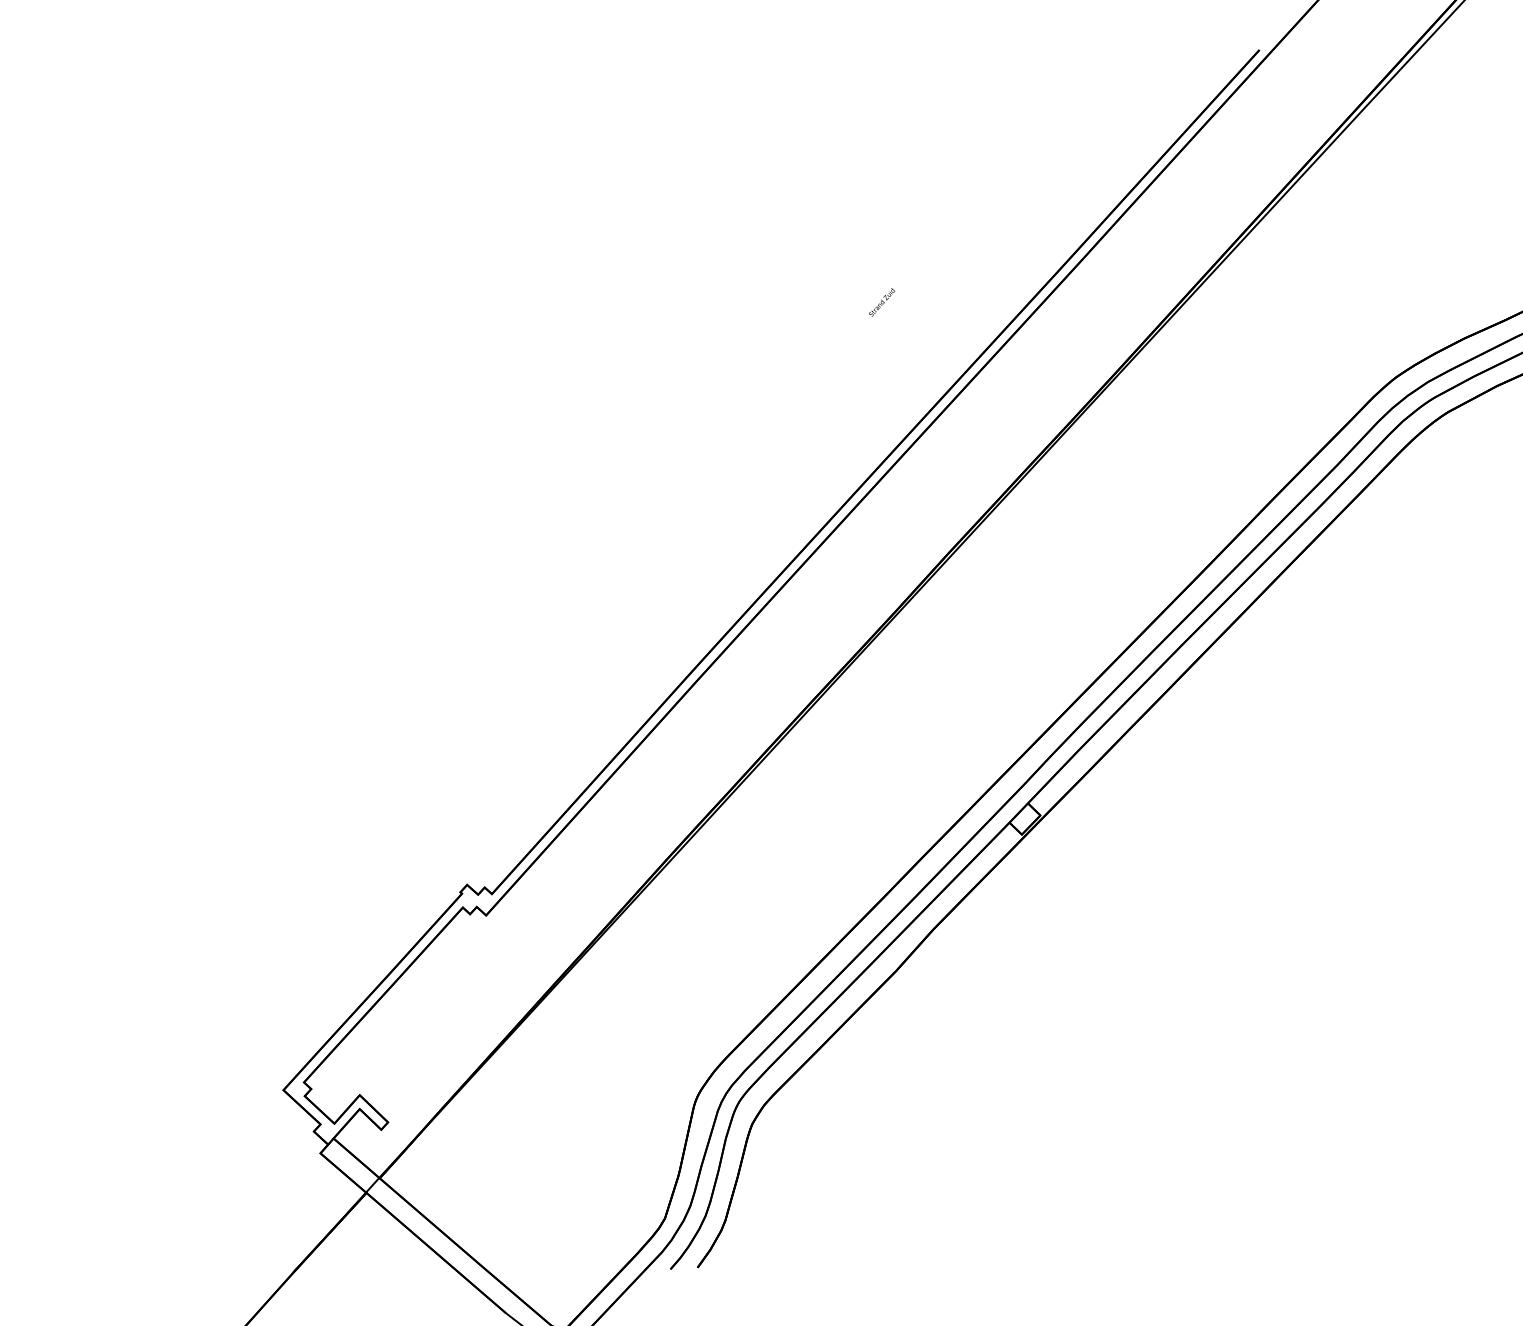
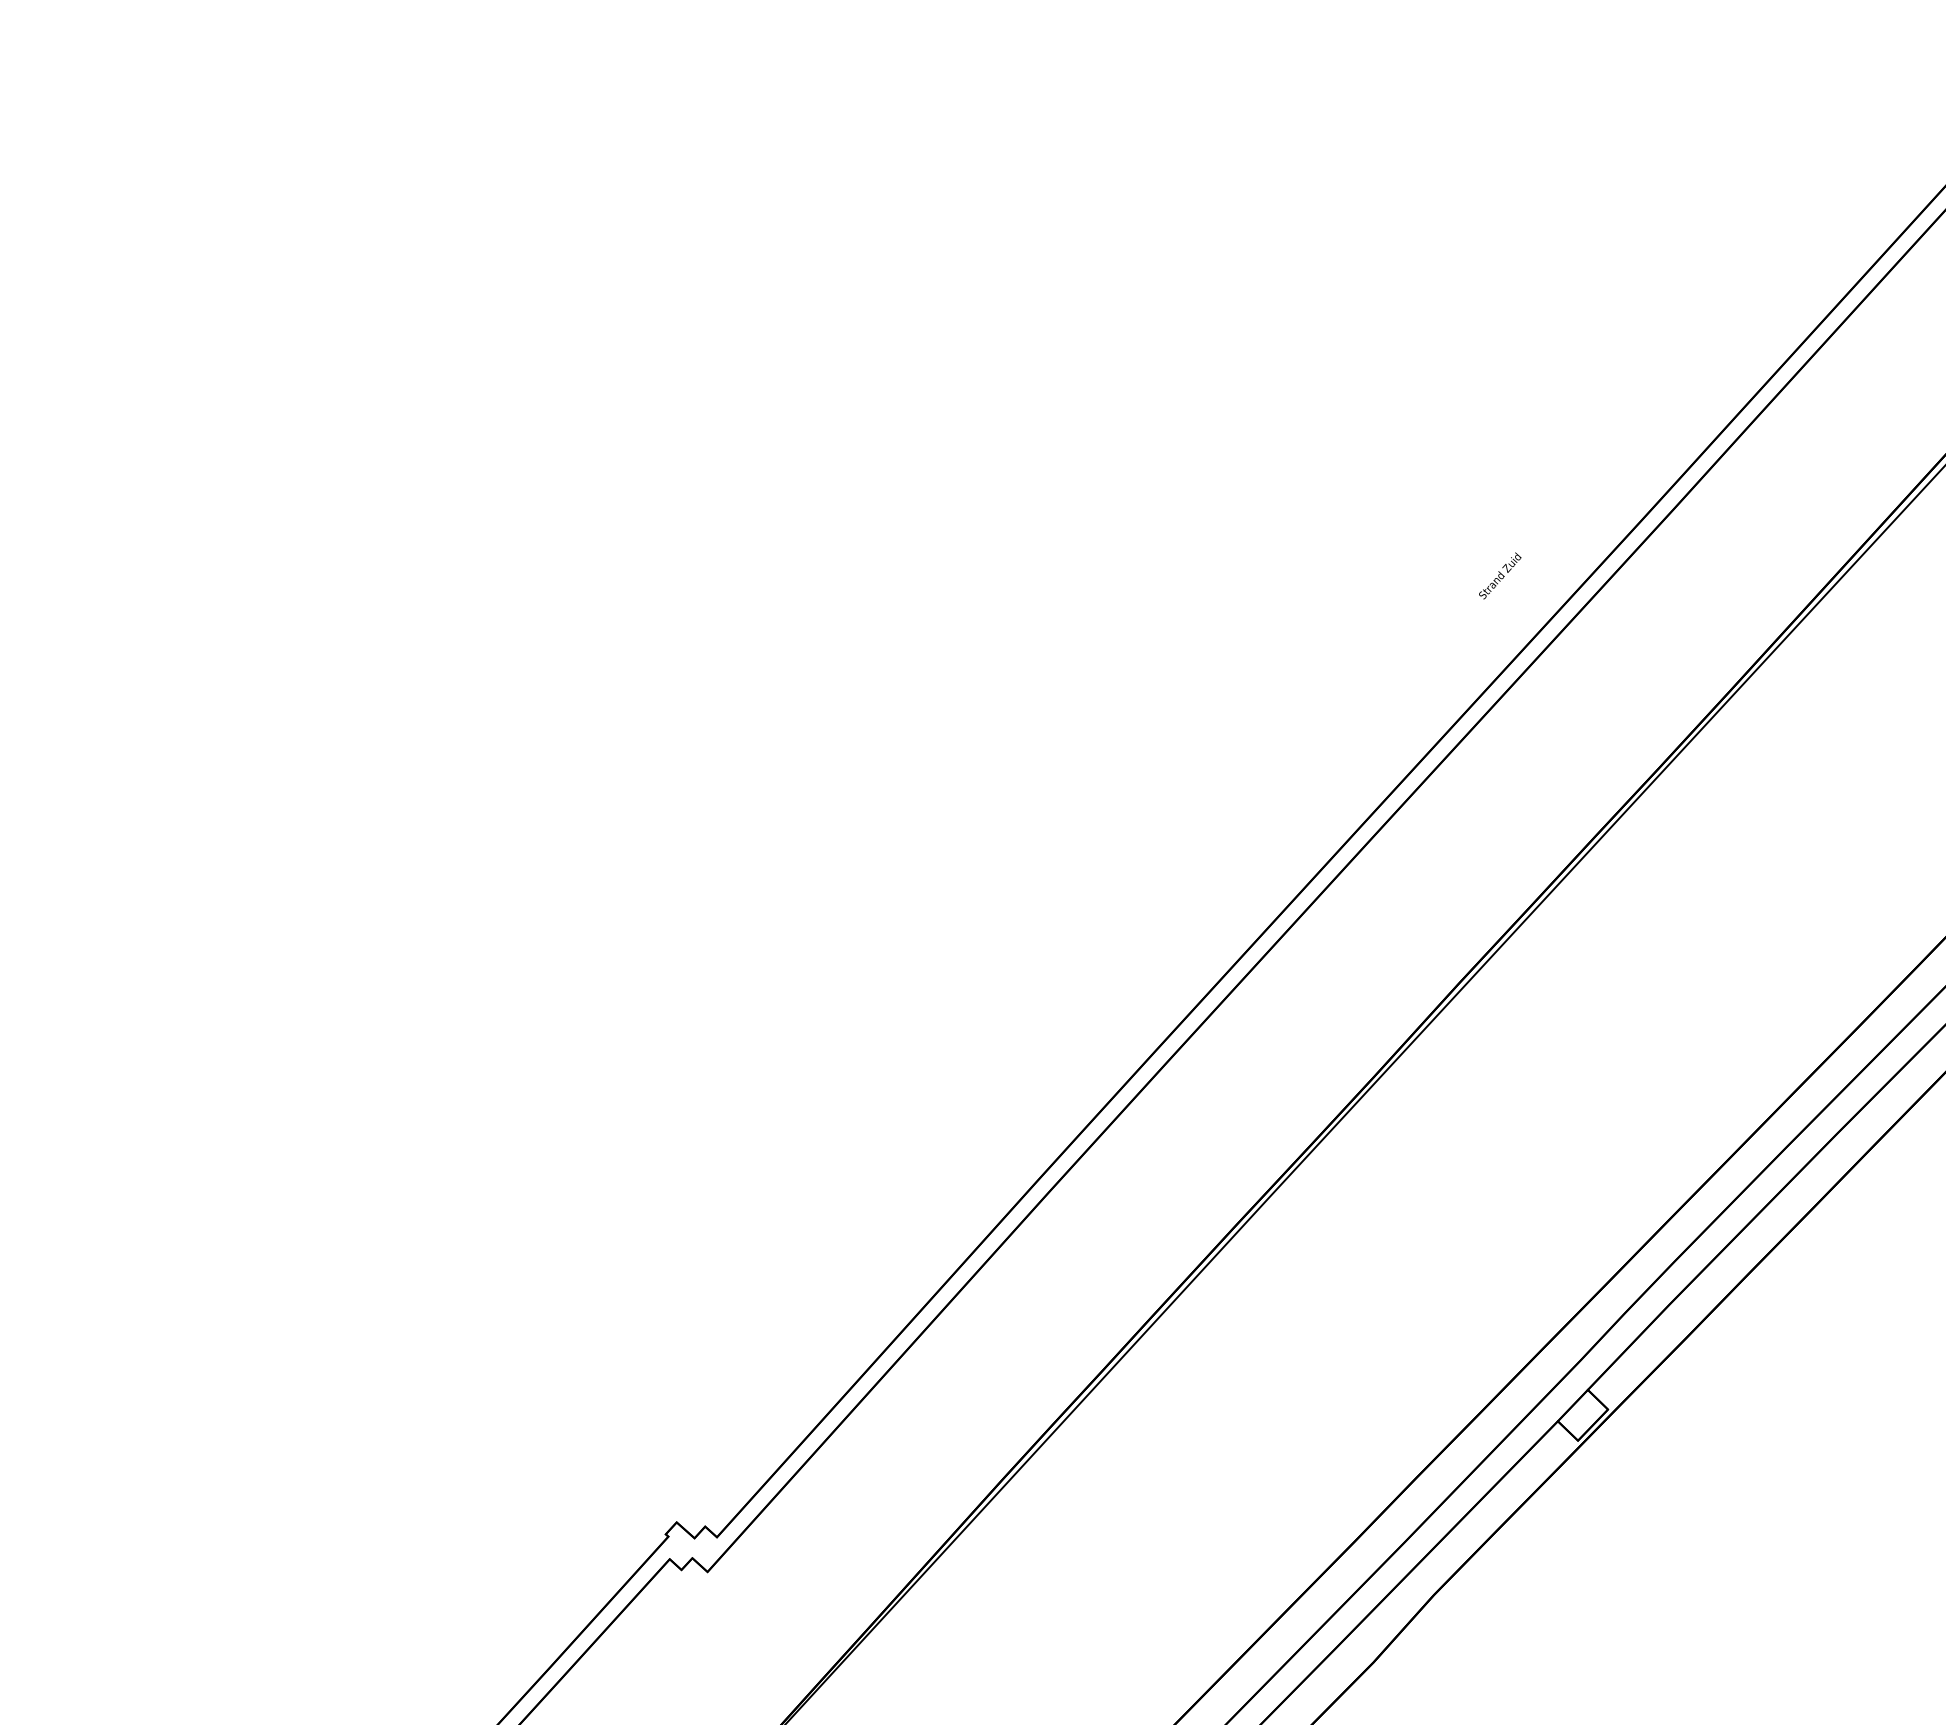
text: (881, 302) -> (1499, 576), moved

